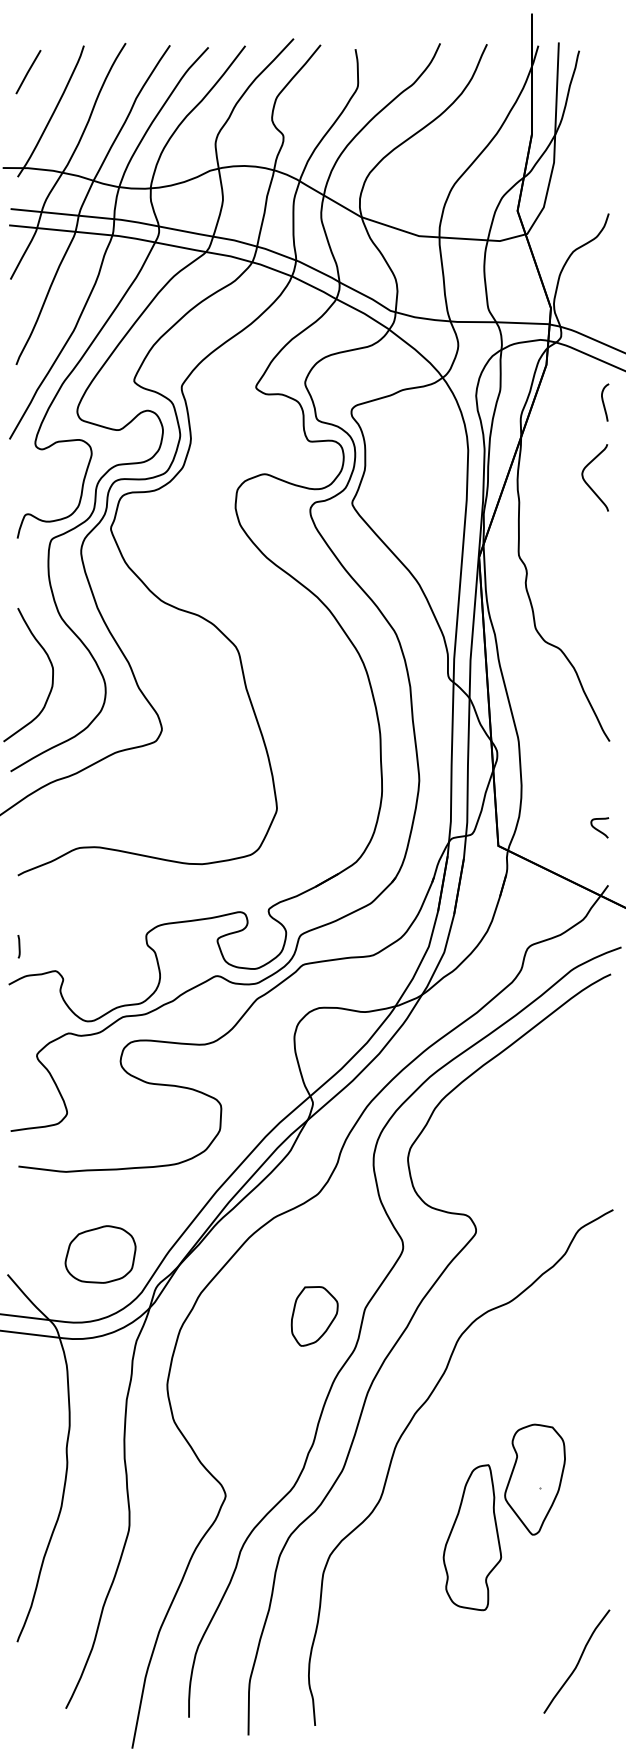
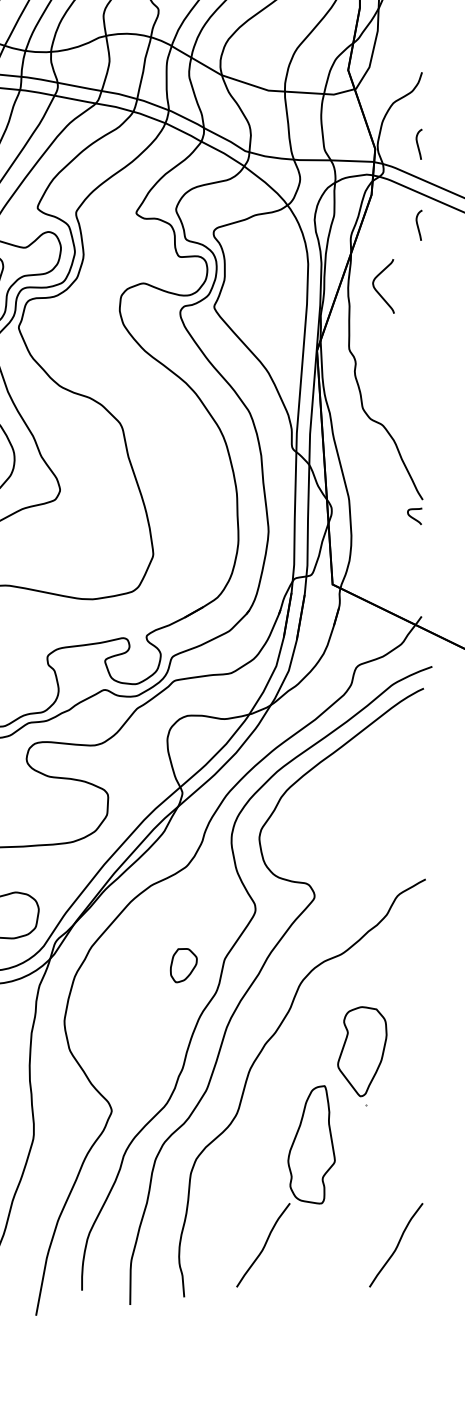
curve: (604, 302) -> (418, 144), added
curve: (587, 482) -> (377, 290), moved
curve: (597, 828) -> (412, 516), moved
part: (314, 1316) -> (183, 965), size x0.7
part: (534, 1479) -> (361, 1051), moved
curve: (413, 1662) -> (263, 1245), added

